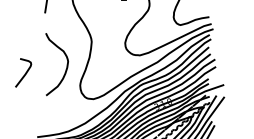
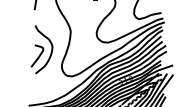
curve: (24, 73) -> (38, 56), moved

